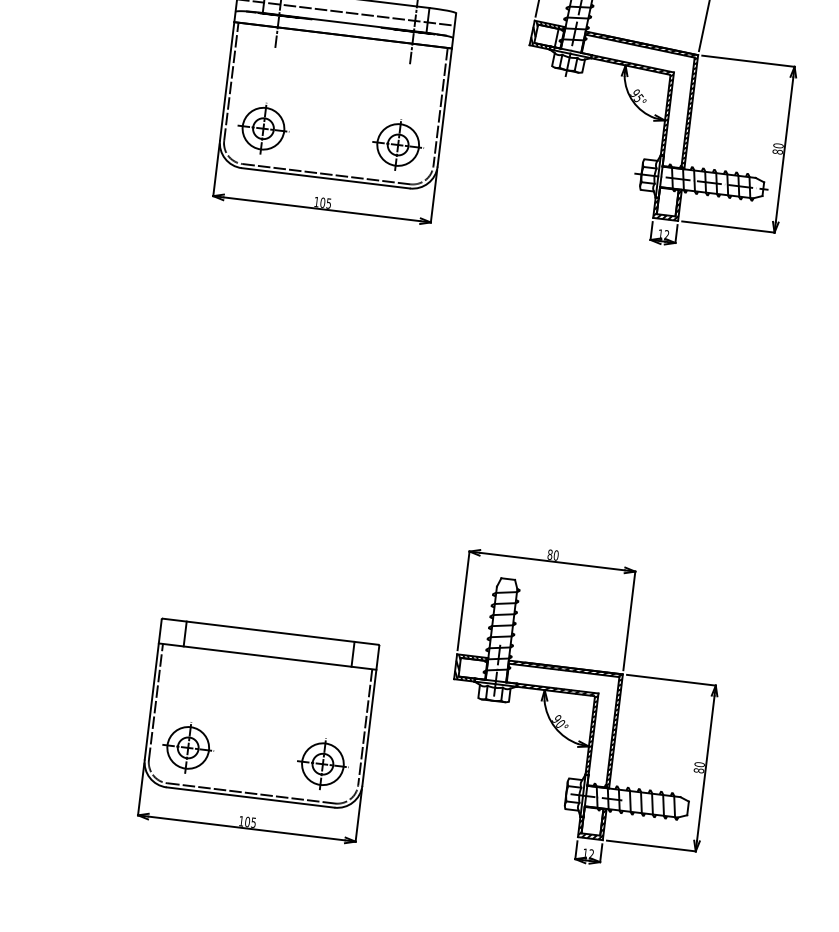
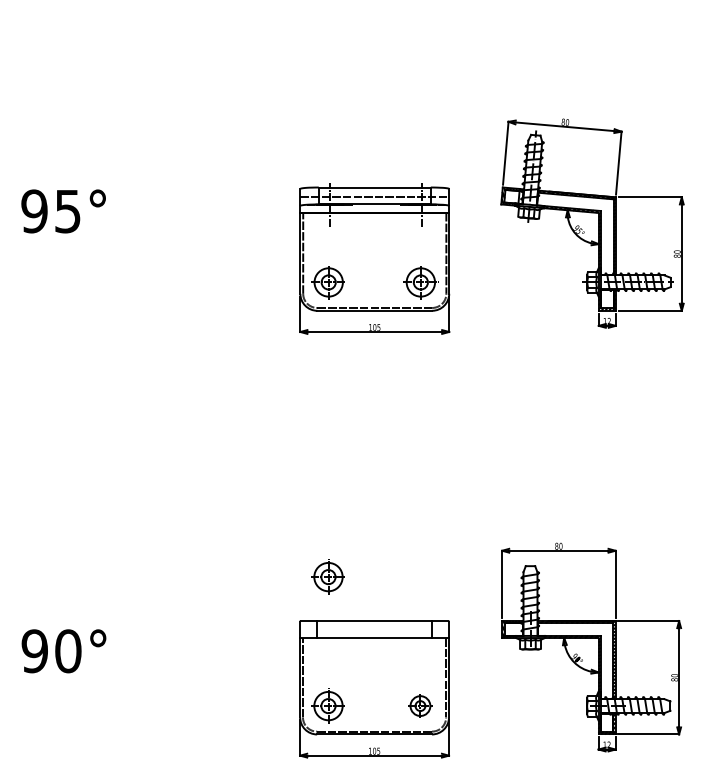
part: (209, 558) -> (327, 576), added
part: (321, 763) -> (419, 705), size x0.7

